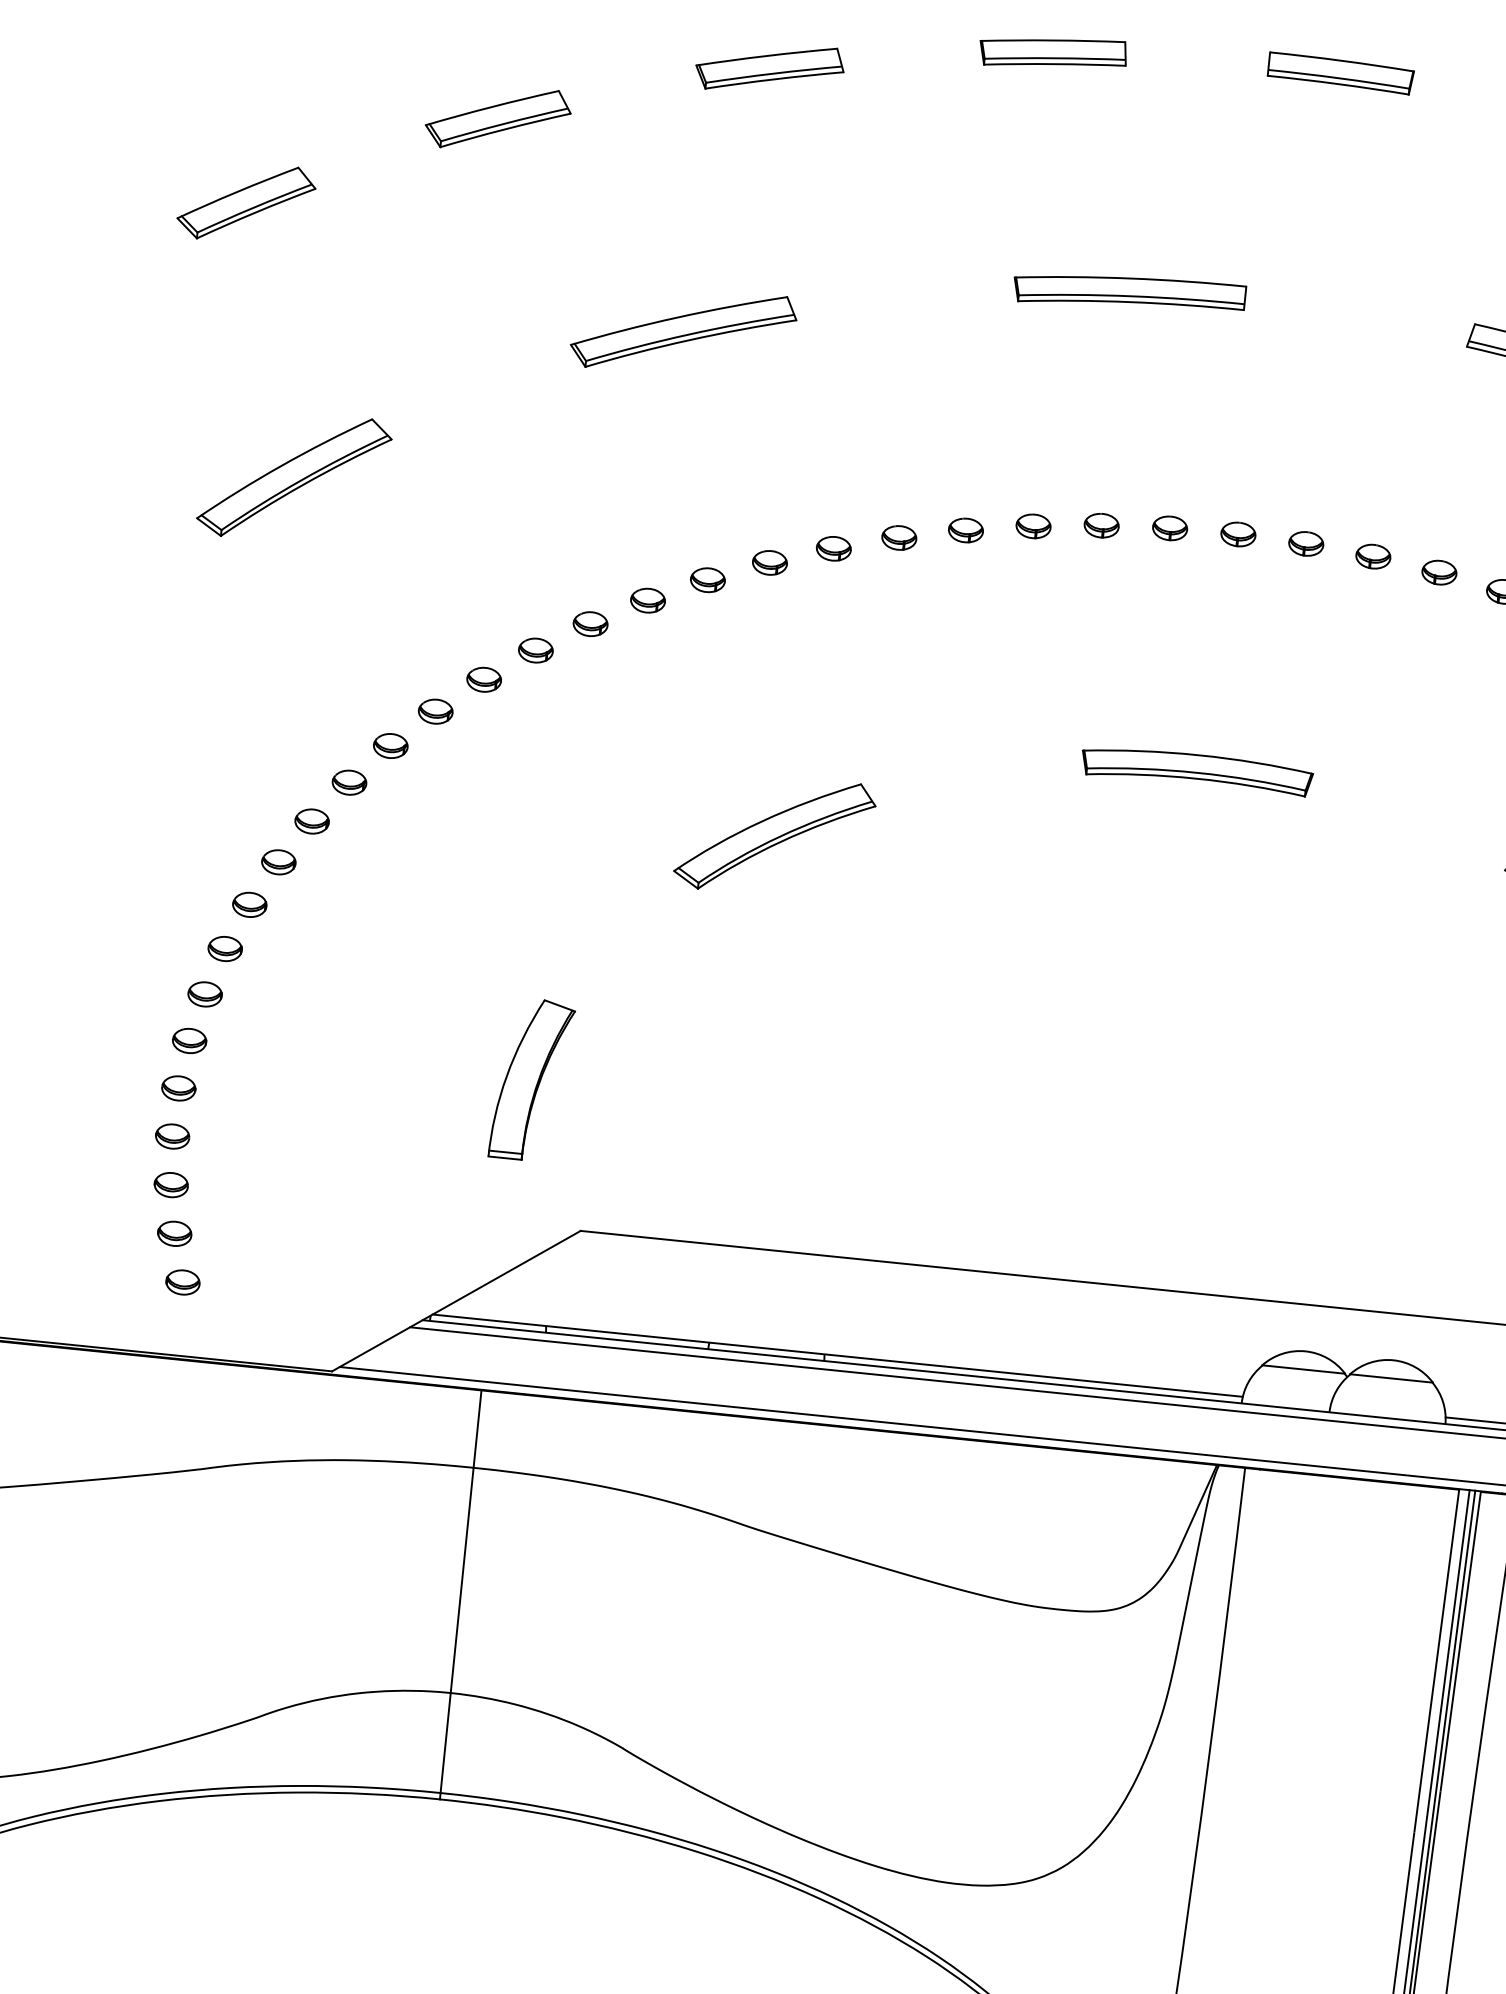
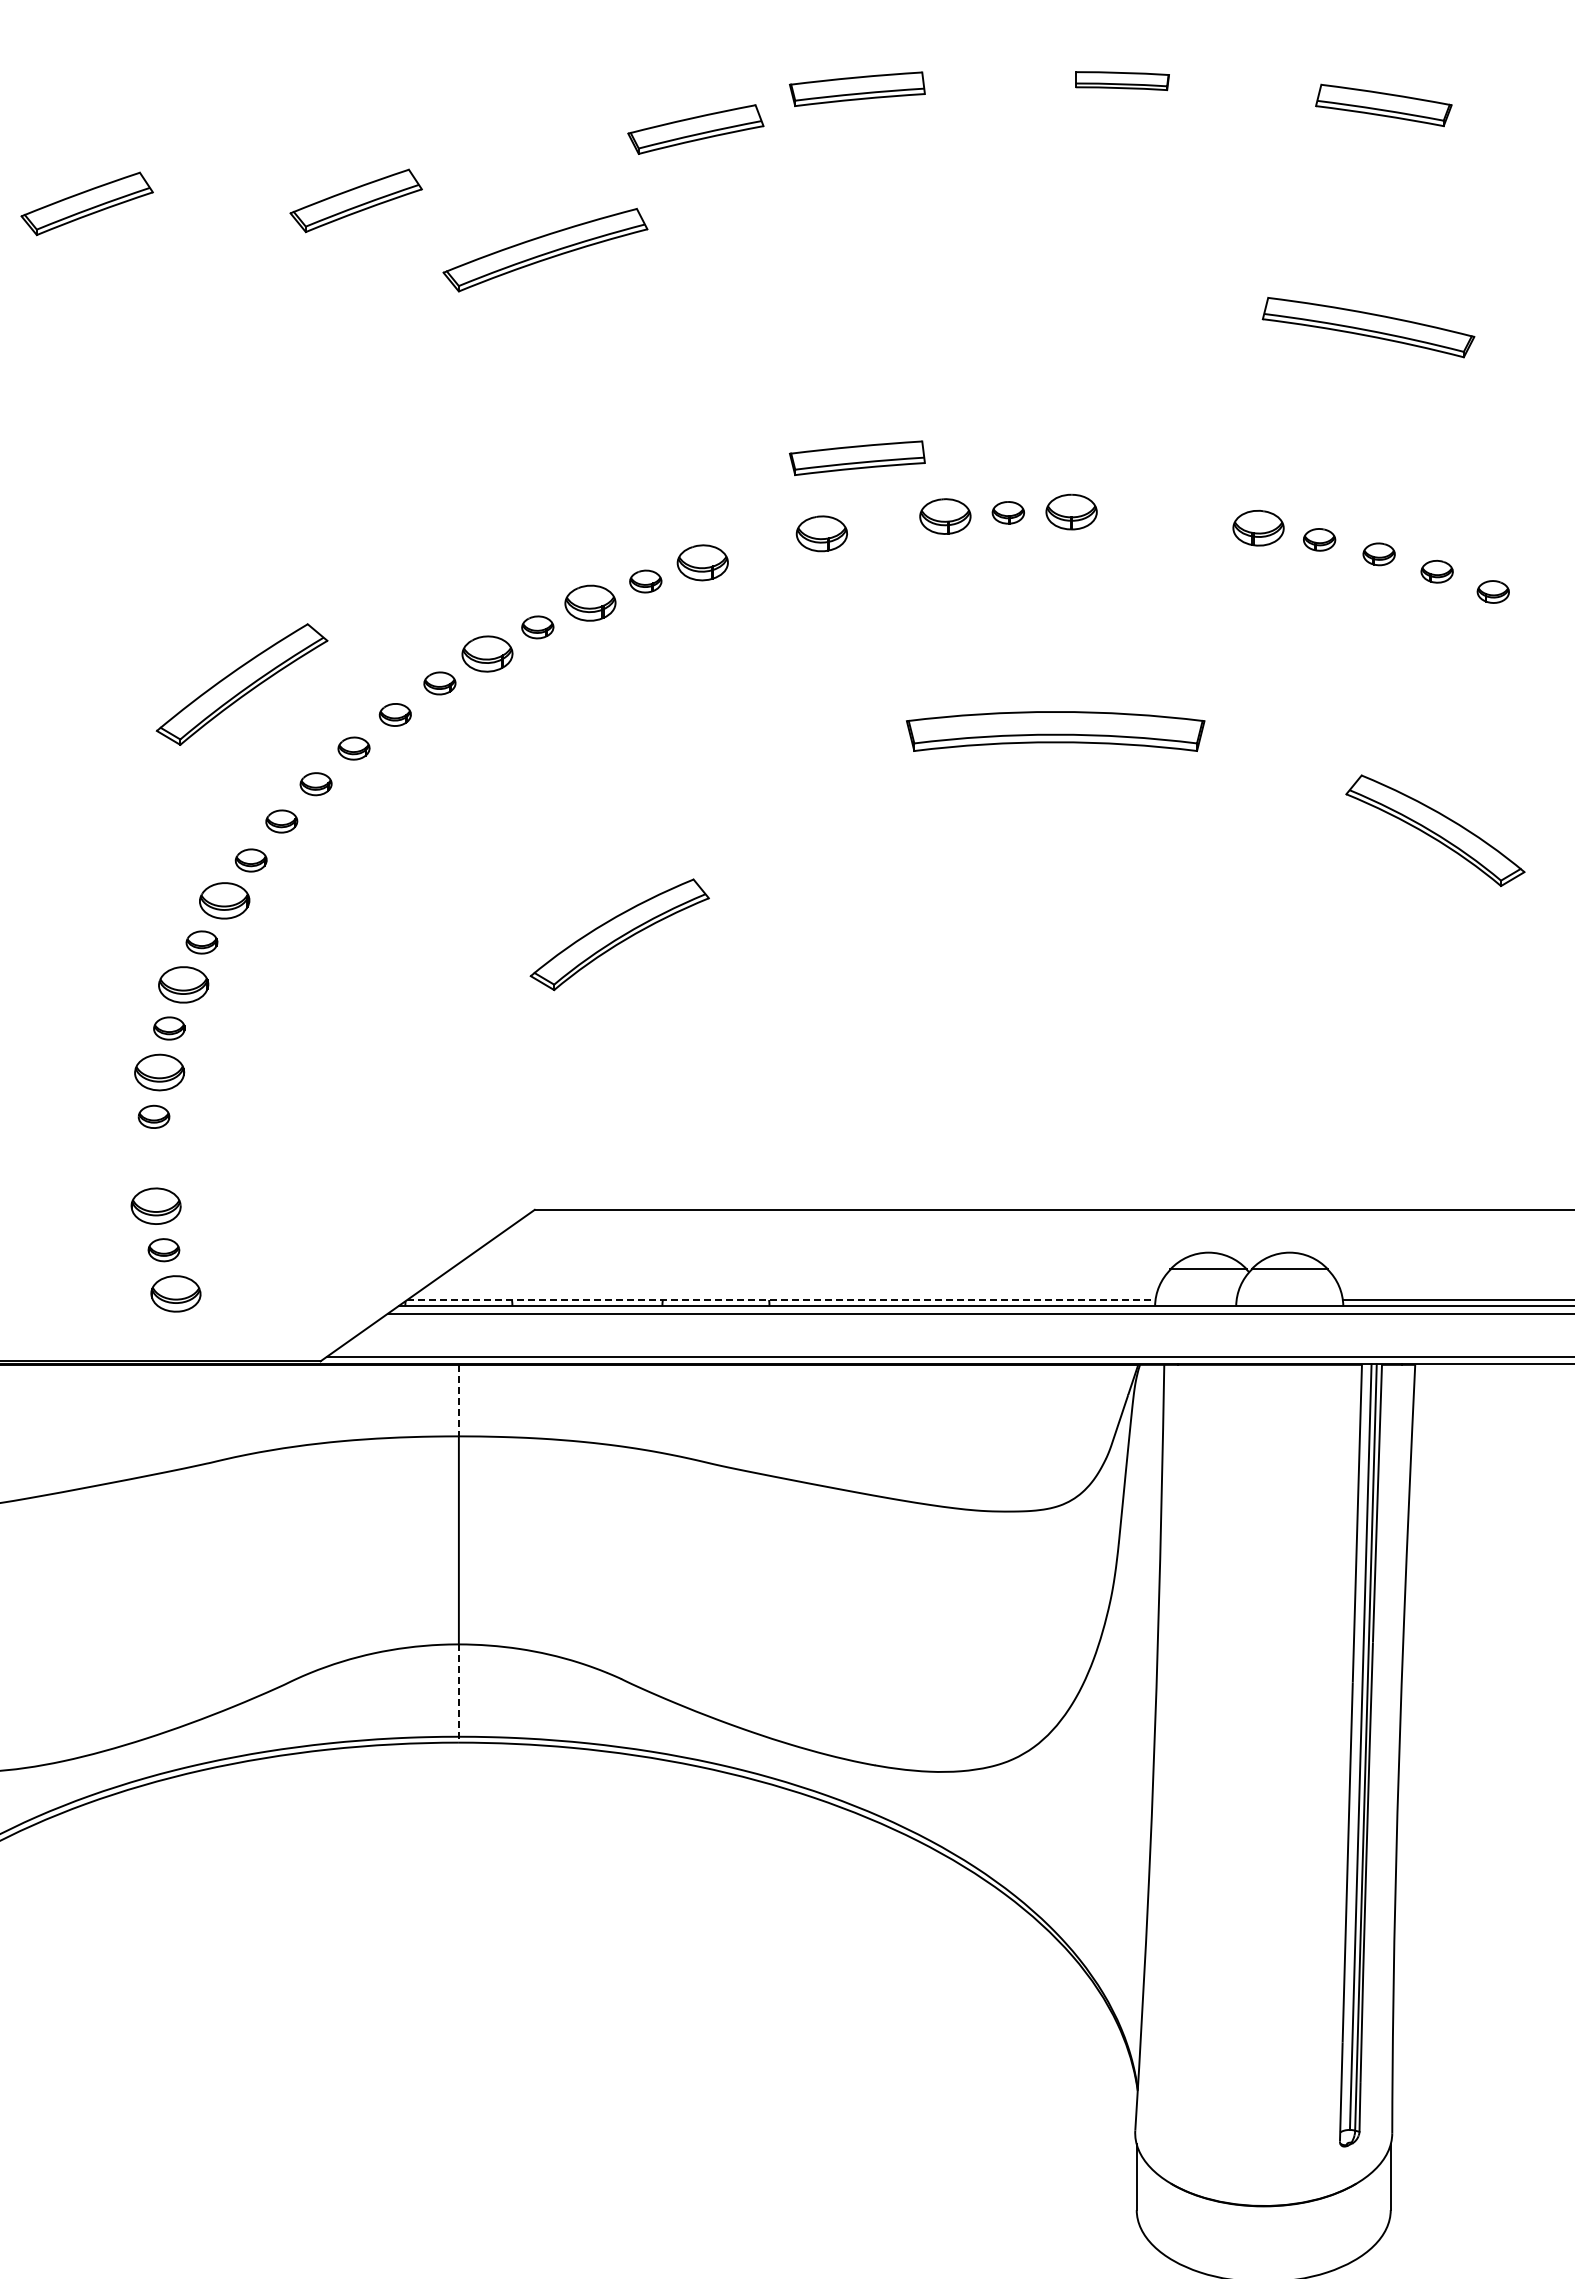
part: (769, 68) -> (695, 129), moved
part: (1341, 72) -> (1122, 80), size x0.7
part: (206, 92) -> (86, 203), added
part: (246, 203) -> (133, 301), removed
part: (1129, 293) -> (949, 301), removed
part: (683, 330) -> (545, 249), moved
part: (1012, 451) -> (857, 457), added
part: (293, 477) -> (241, 684), moved
part: (1101, 525) -> (945, 516), size x1.6
part: (1032, 526) -> (882, 523), removed
part: (965, 530) -> (821, 533), size x1.6
part: (1237, 533) -> (1070, 511), size x1.6
part: (899, 537) -> (761, 546), removed
part: (1305, 543) -> (1133, 514), removed
part: (833, 548) -> (702, 562), size x1.6
part: (1373, 556) -> (1196, 519), removed
part: (1439, 572) -> (1258, 528), size x1.6
part: (707, 579) -> (590, 602), size x1.6
part: (590, 624) -> (487, 654), size x1.6
part: (1197, 770) -> (1055, 731), size x1.4
part: (774, 835) -> (619, 934), moved
part: (278, 861) -> (224, 900), size x1.6
part: (225, 949) -> (183, 985), size x1.6
part: (189, 1040) -> (159, 1072), size x1.6
part: (532, 1079) -> (476, 1075), removed
part: (172, 1136) -> (152, 1161), removed
part: (171, 1184) -> (156, 1205), size x1.6
part: (182, 1281) -> (175, 1293), size x1.6
line: (837, 1356) -> (781, 1300), solid -> dashed
line: (477, 1428) -> (458, 1400), solid -> dashed
line: (444, 1747) -> (458, 1694), solid -> dashed

